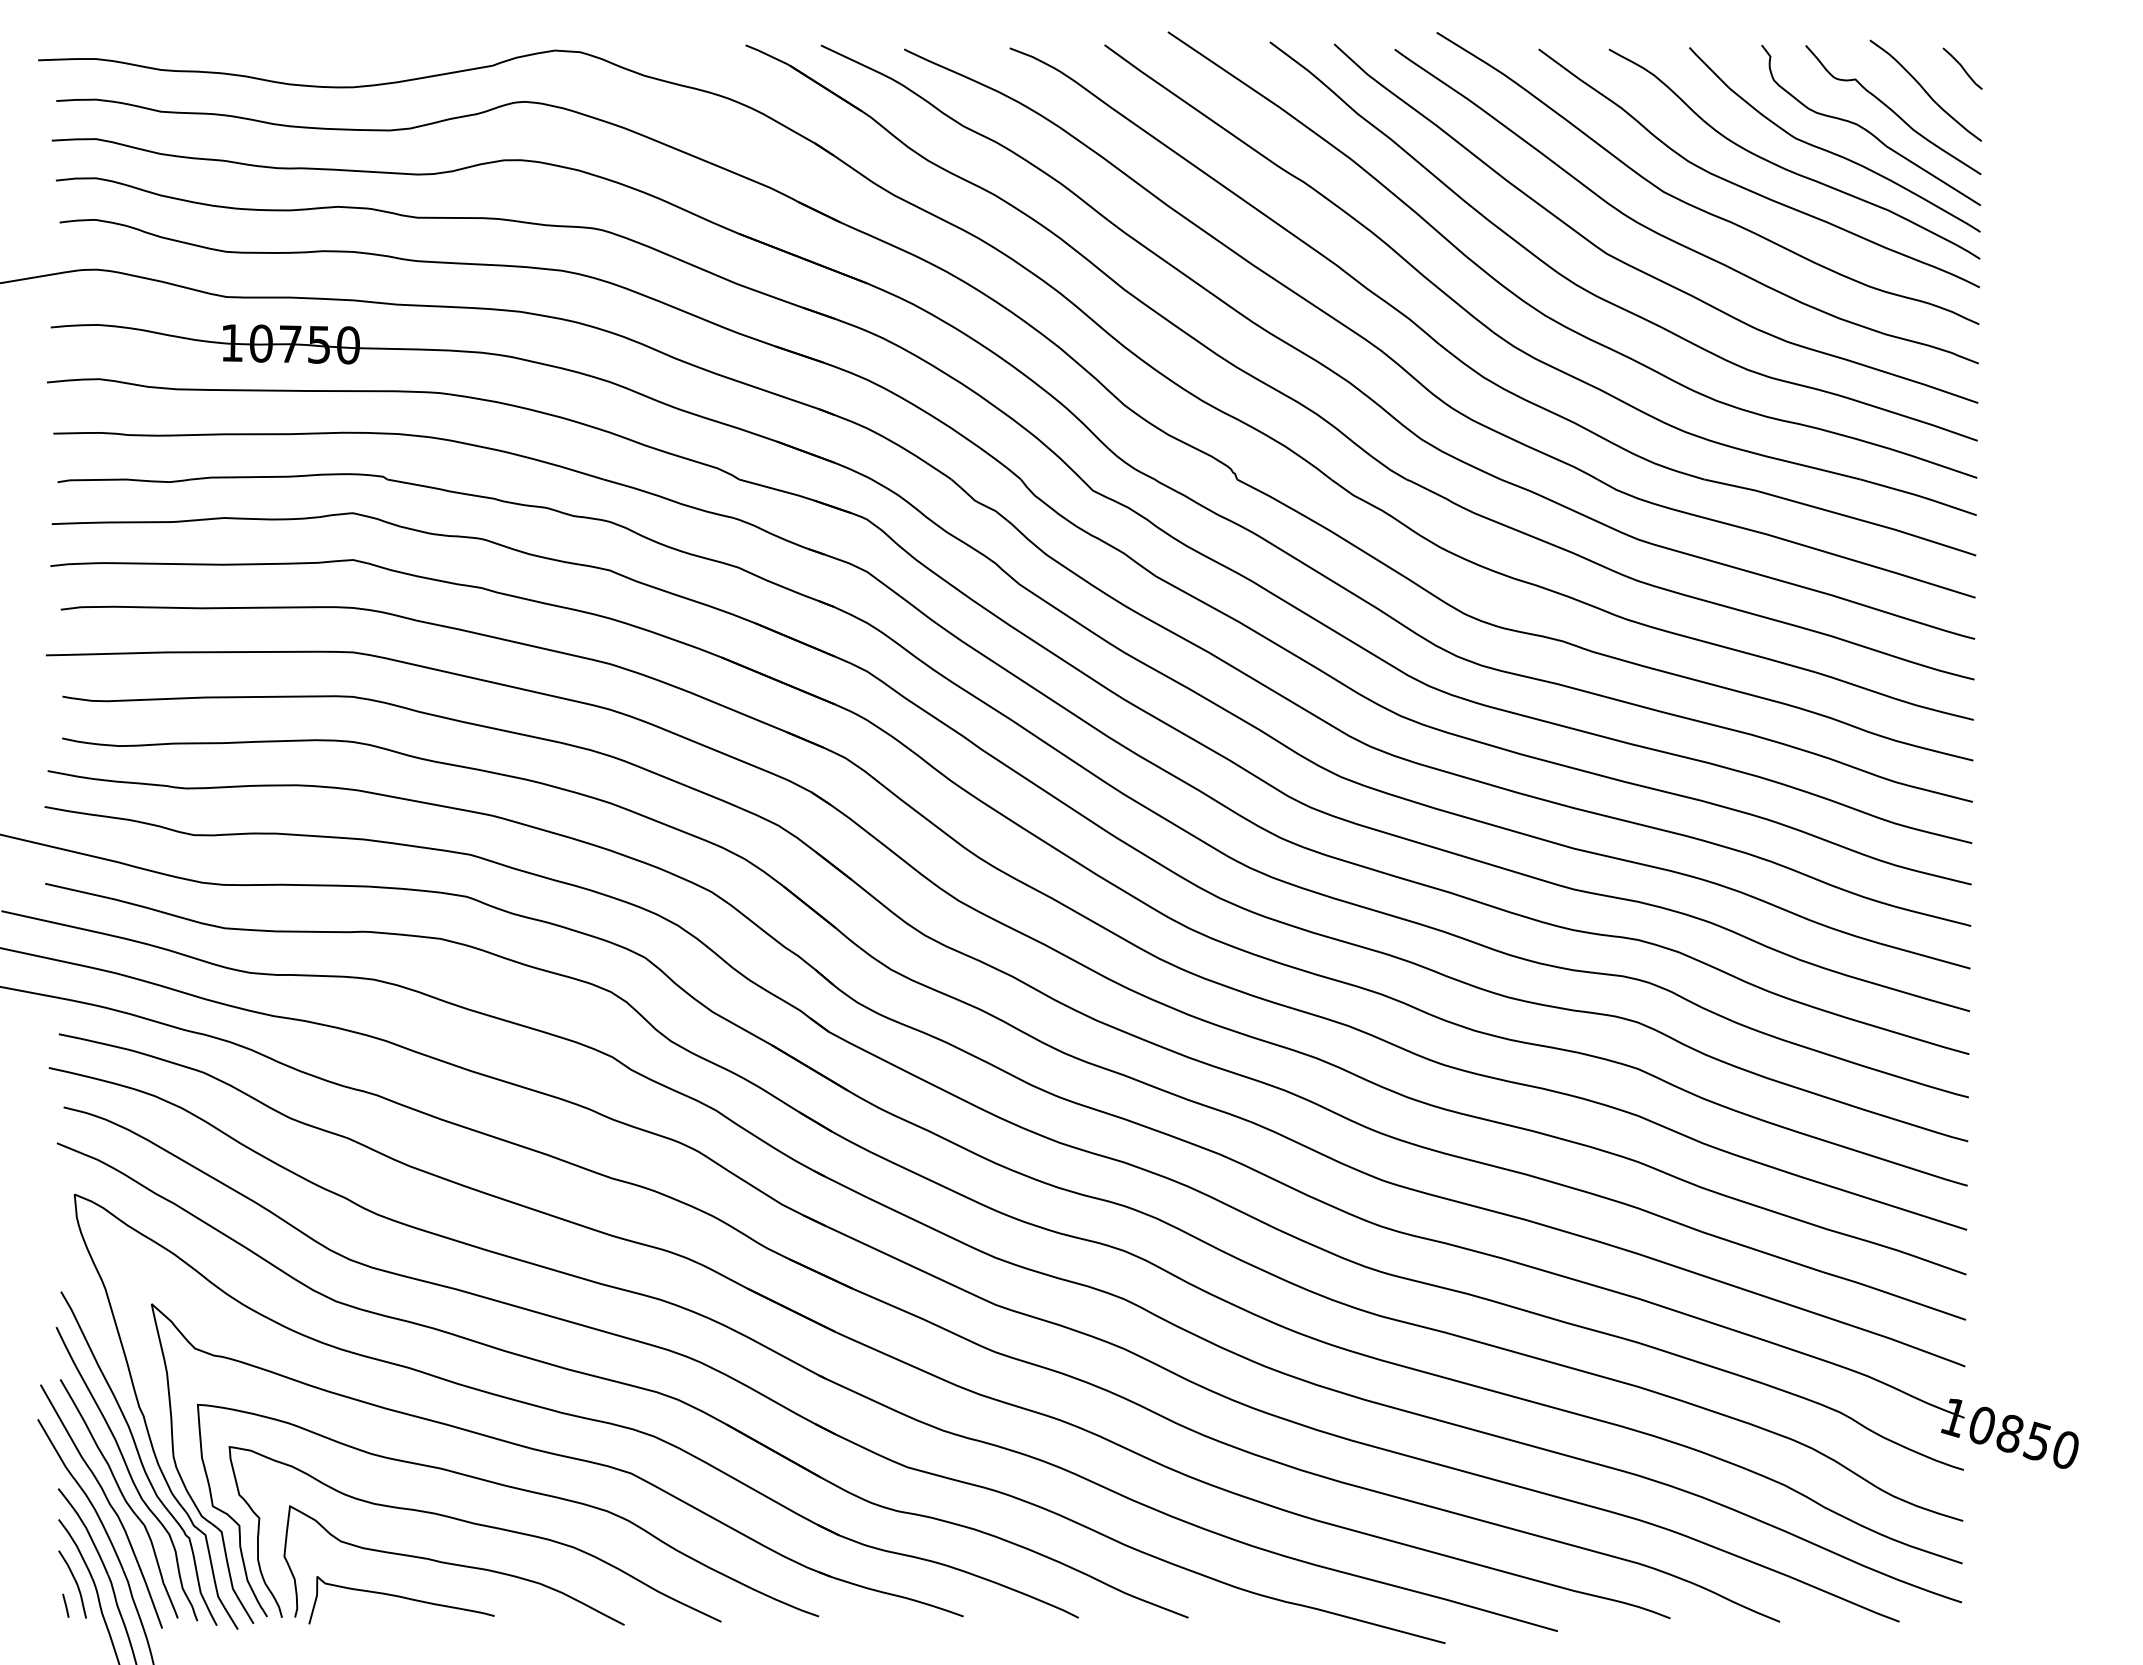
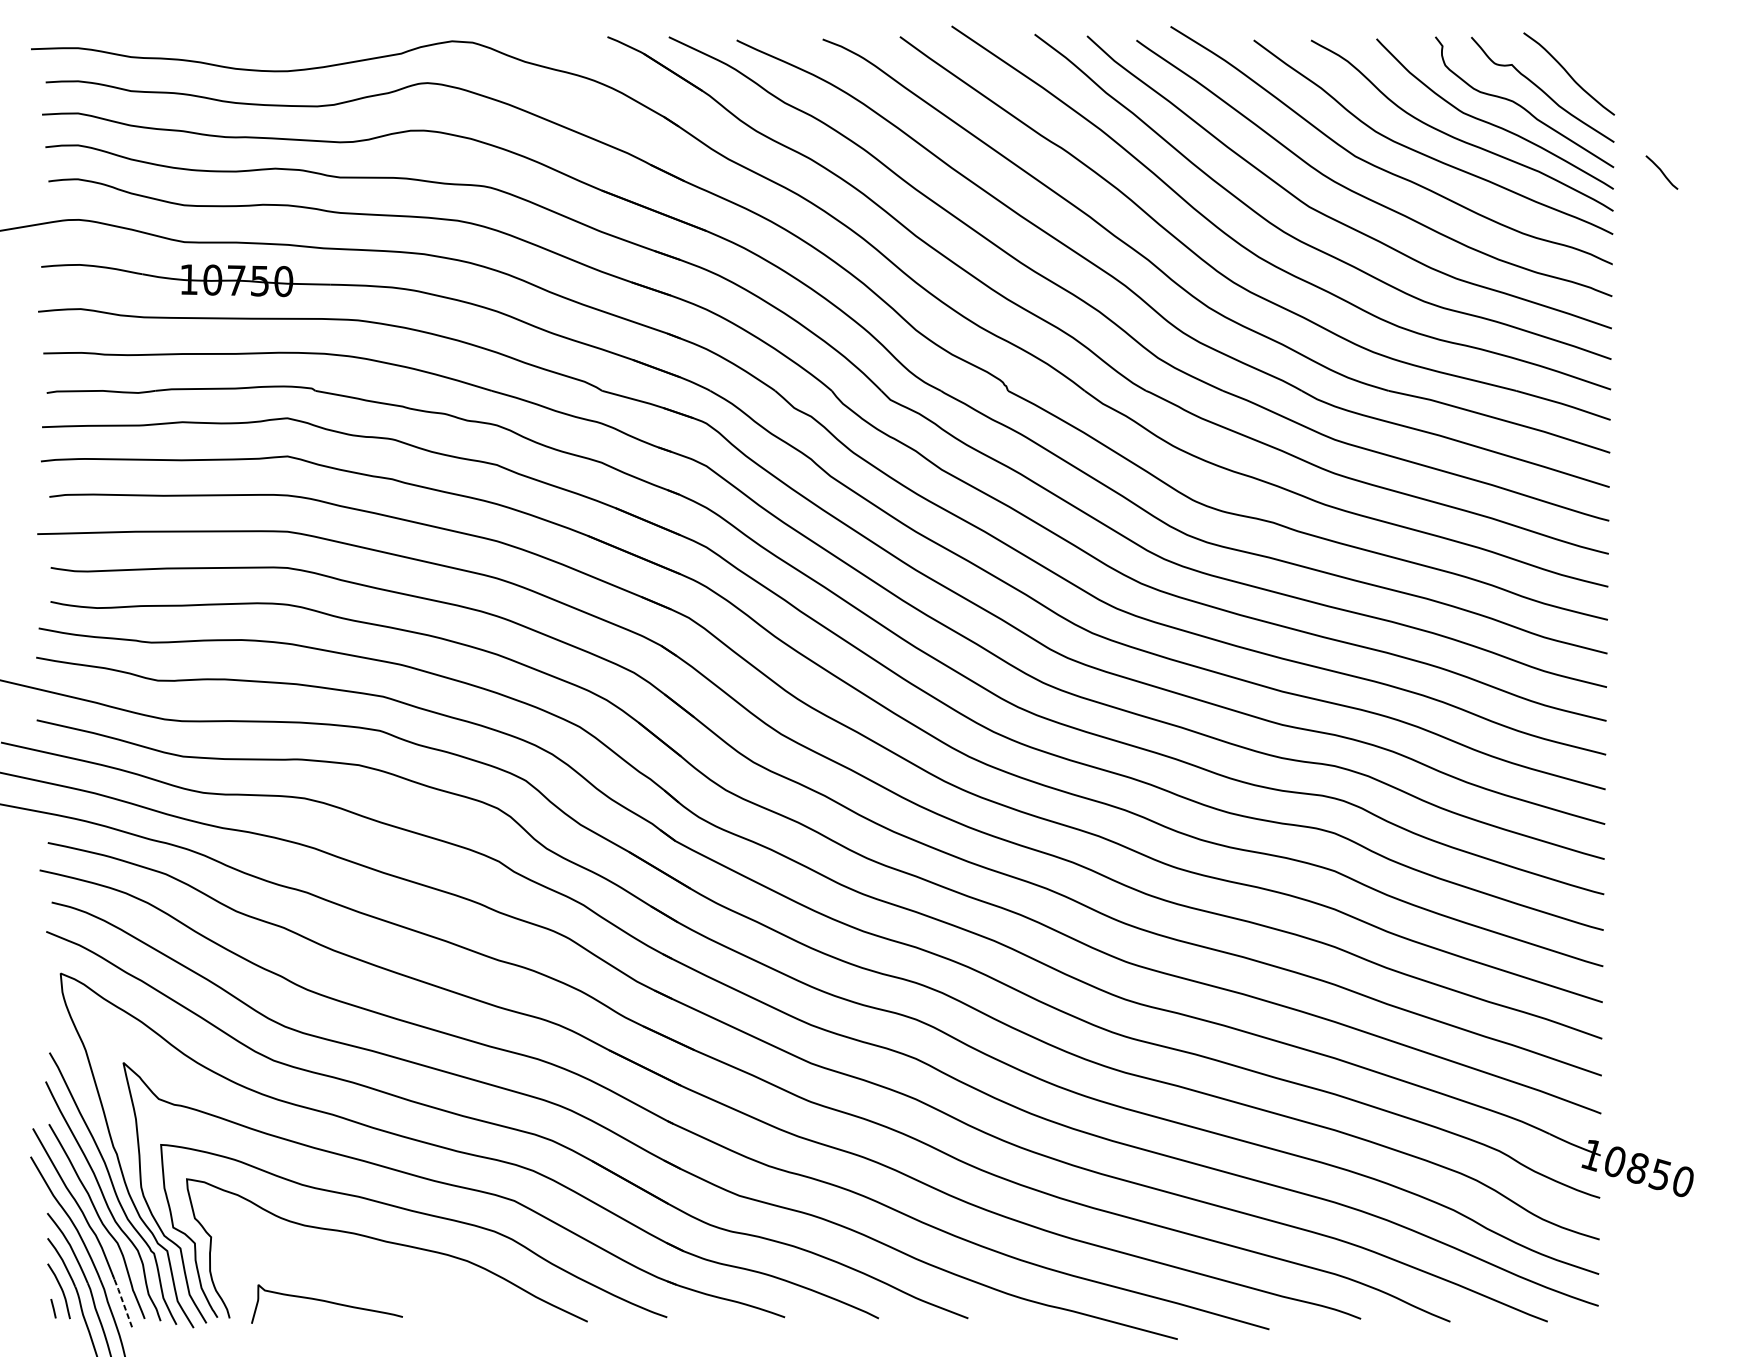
curve: (1962, 68) -> (1661, 172), moved
curve: (453, 1565) -> (369, 1275), removed
line: (151, 1598) -> (123, 1302), solid -> dashed

